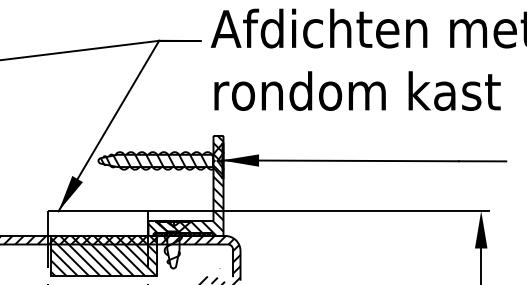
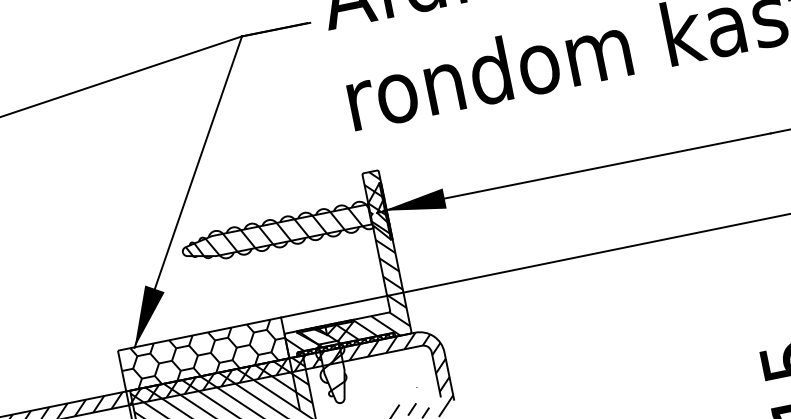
hatch: (98, 222) -> (203, 352), added

